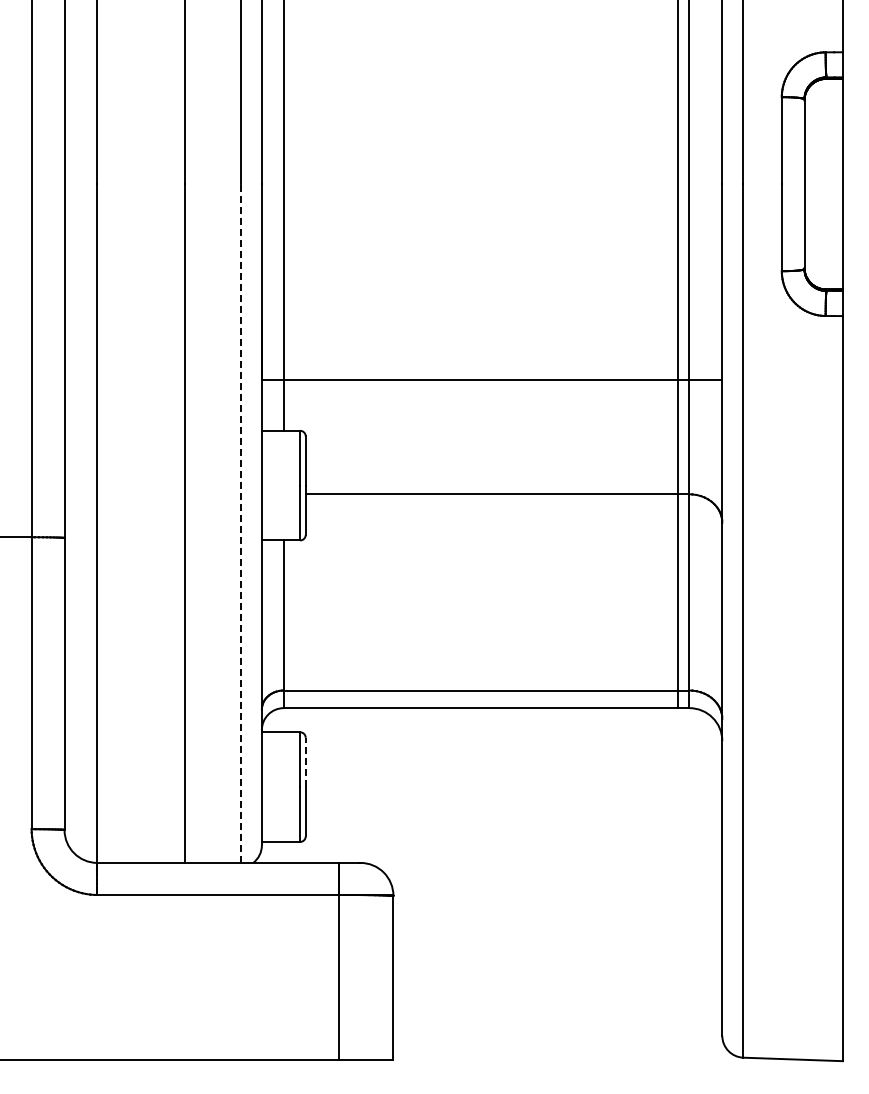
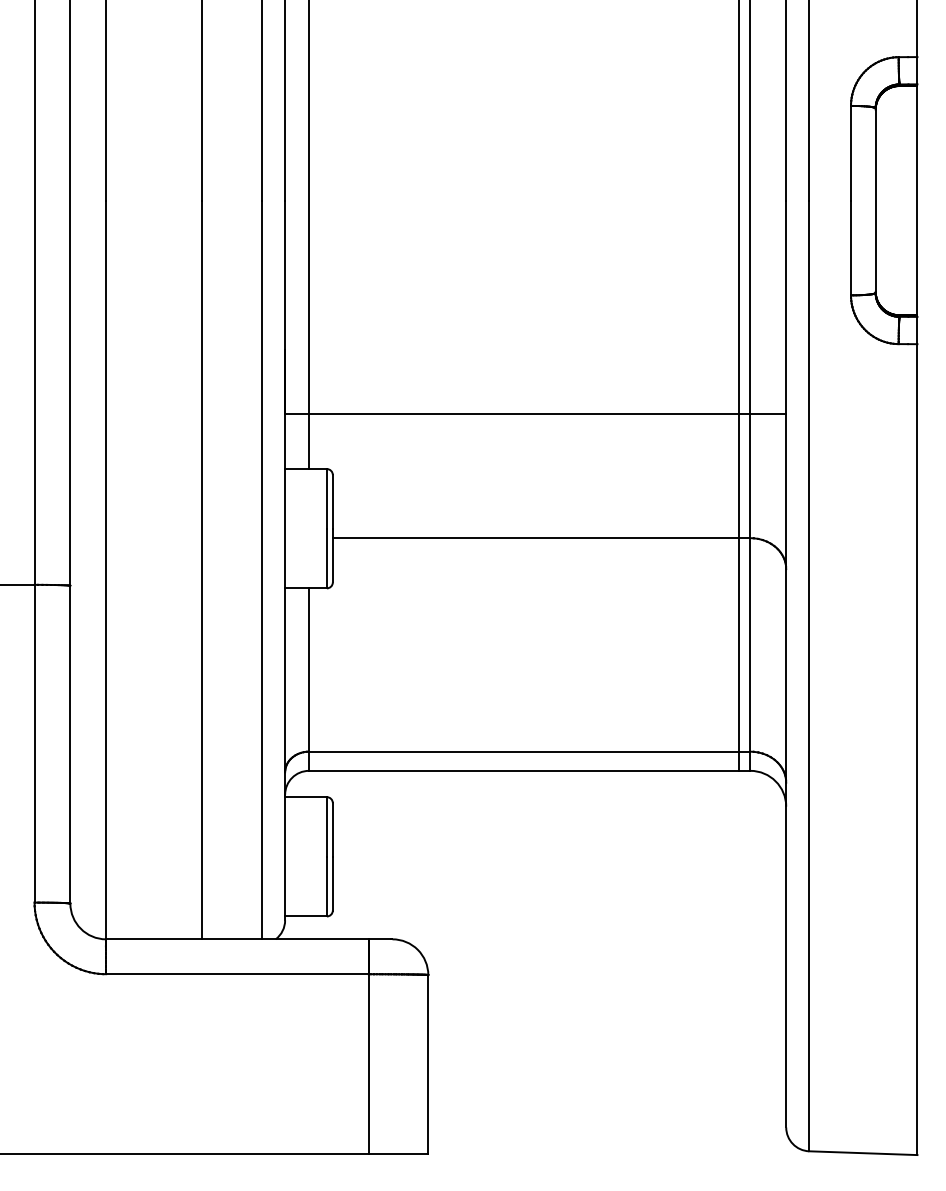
line: (240, 523) -> (261, 569), dashed -> solid
line: (305, 762) -> (332, 830), dashed -> solid

